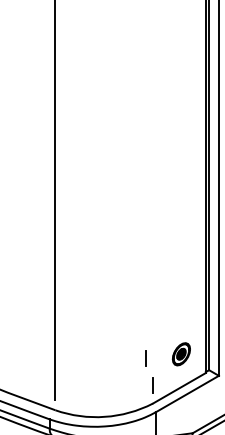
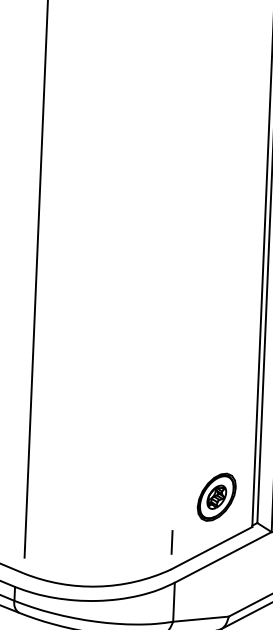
part: (181, 354) -> (216, 497), size x1.43
line: (145, 358) -> (162, 501), removed

